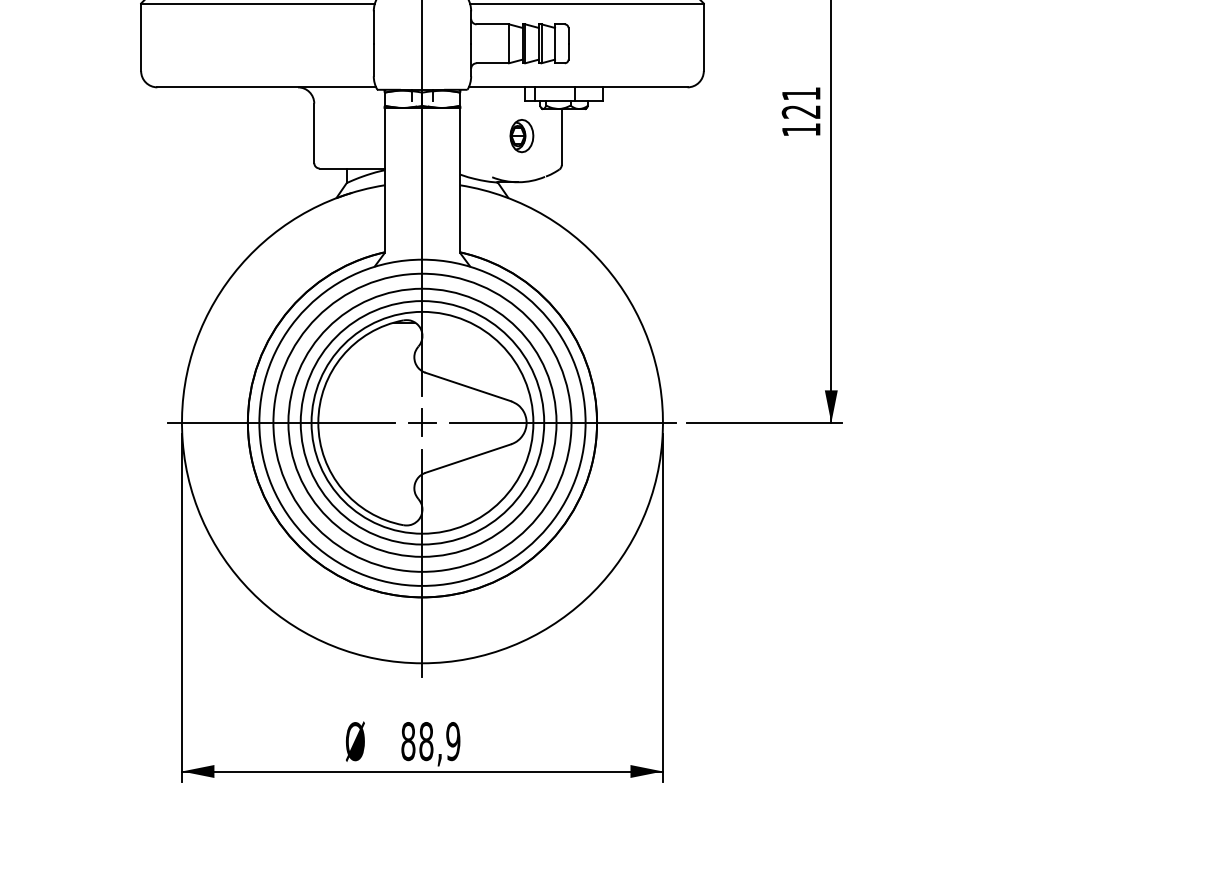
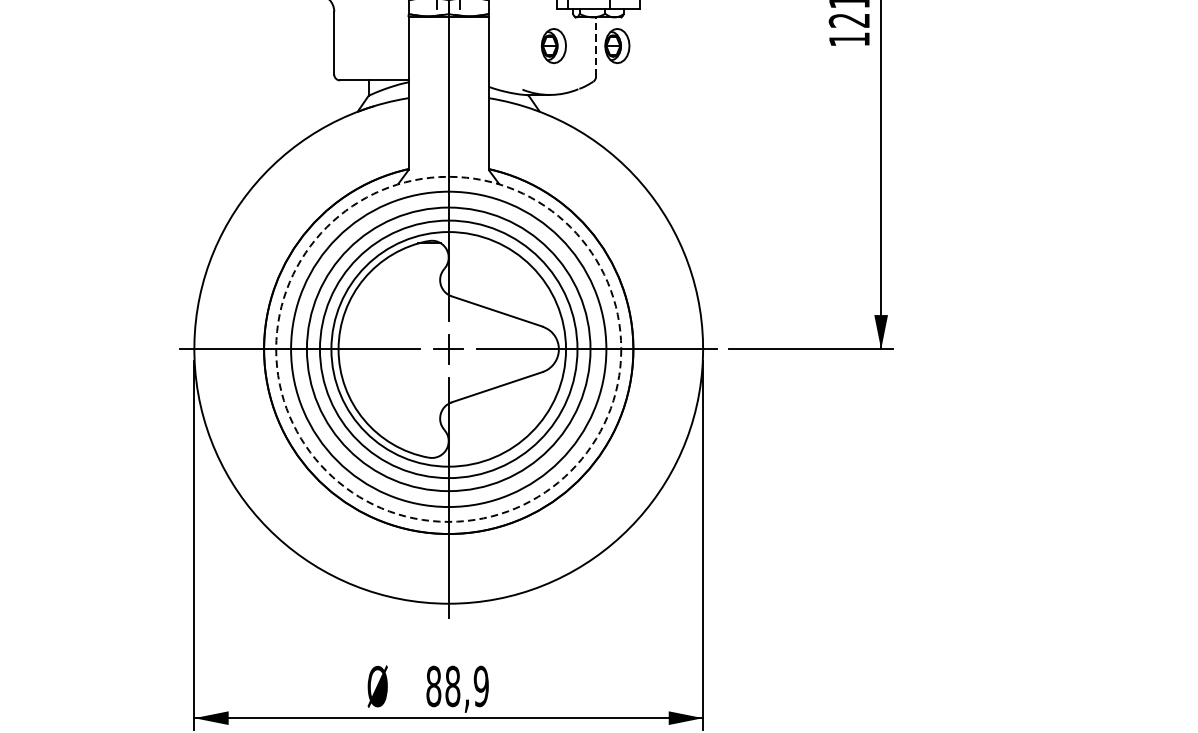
line: (561, 136) -> (595, 46), solid -> dashed
part: (581, 136) -> (616, 46), added
circle: (422, 422) -> (448, 349), solid -> dashed

